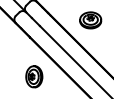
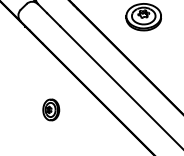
part: (34, 76) -> (51, 109), size x0.6

